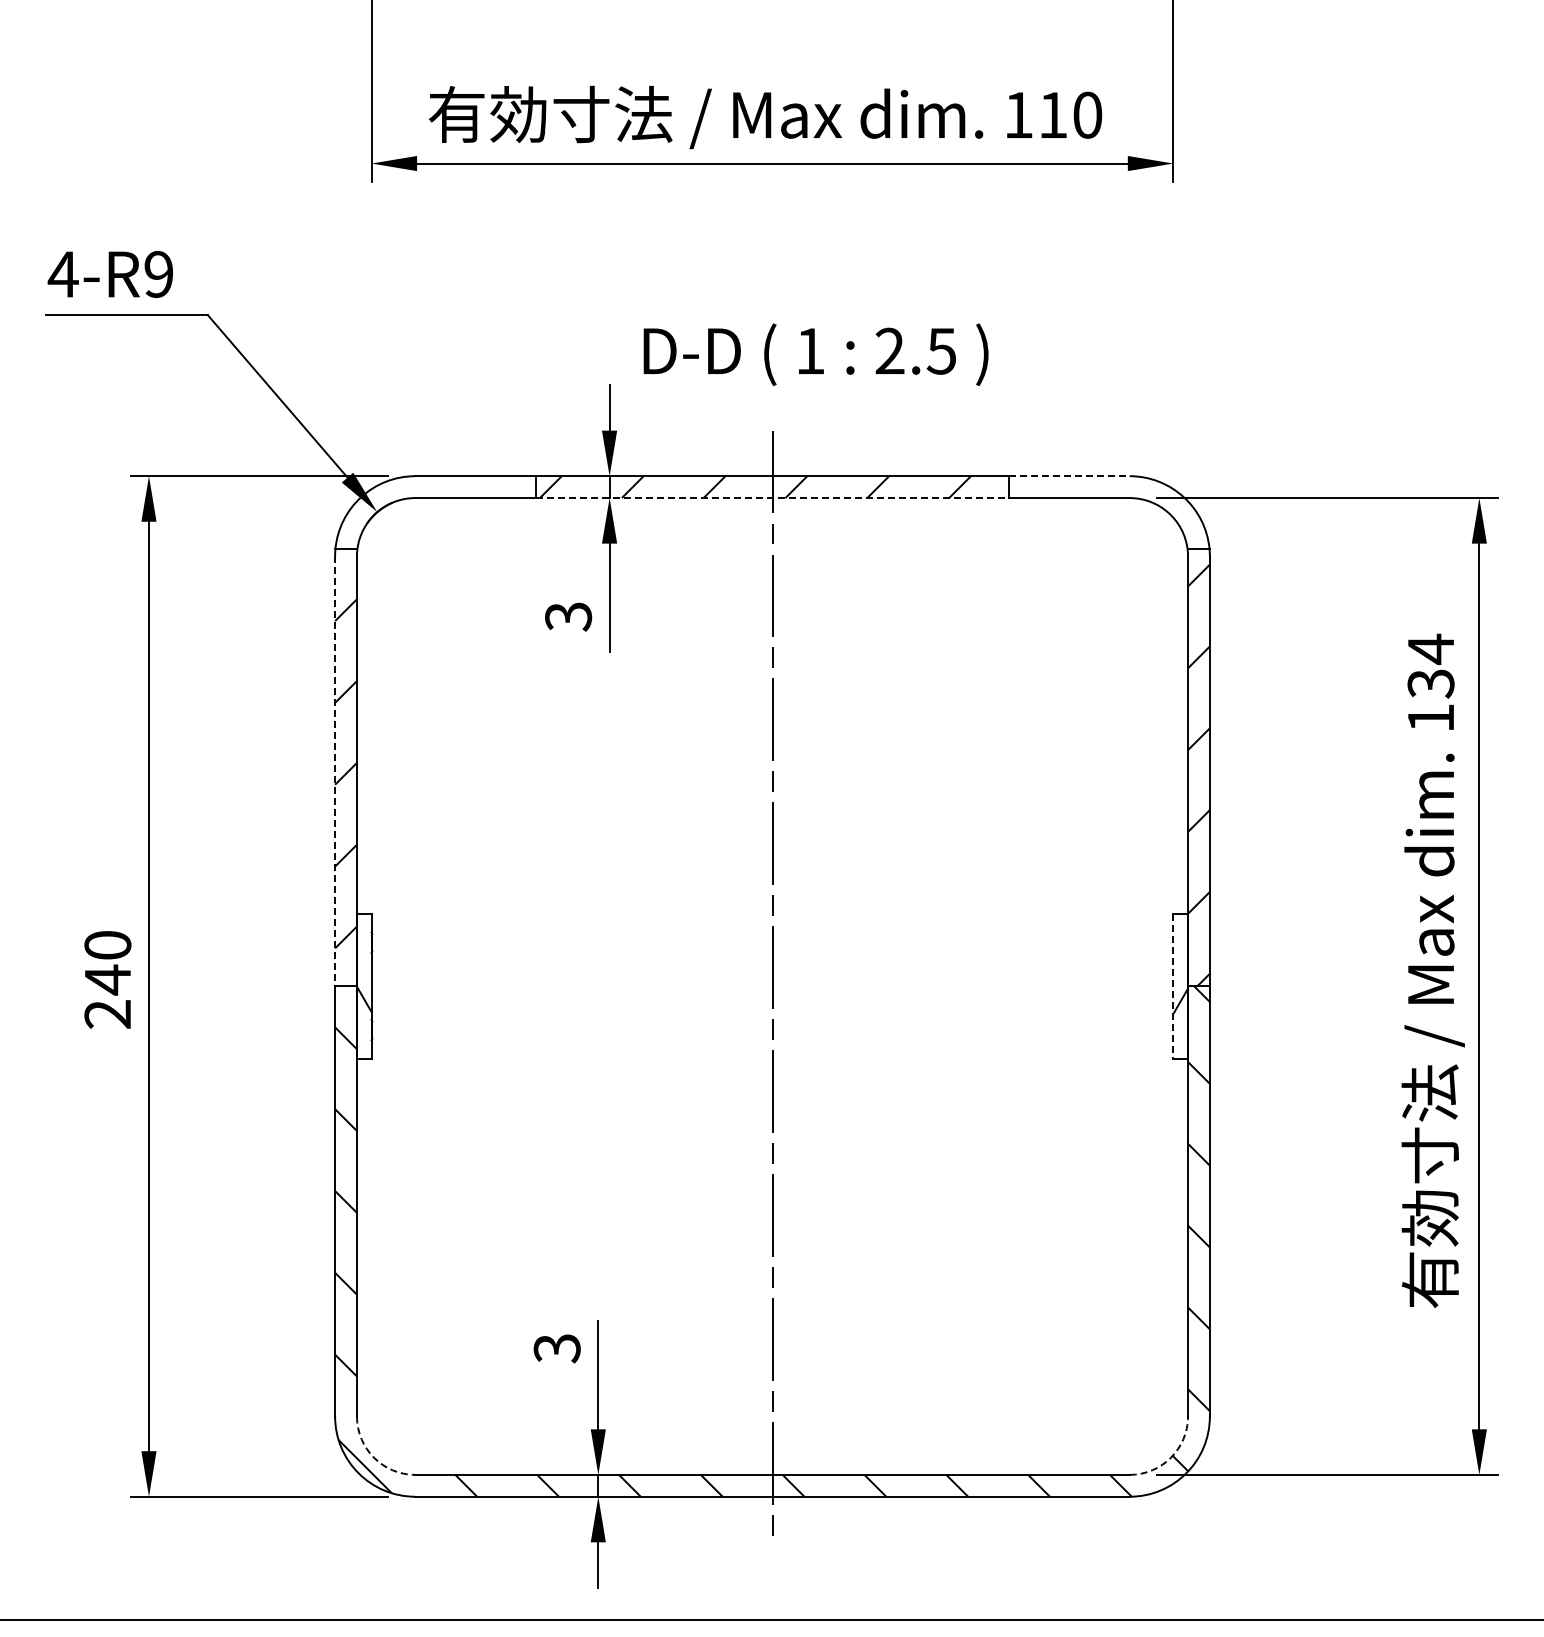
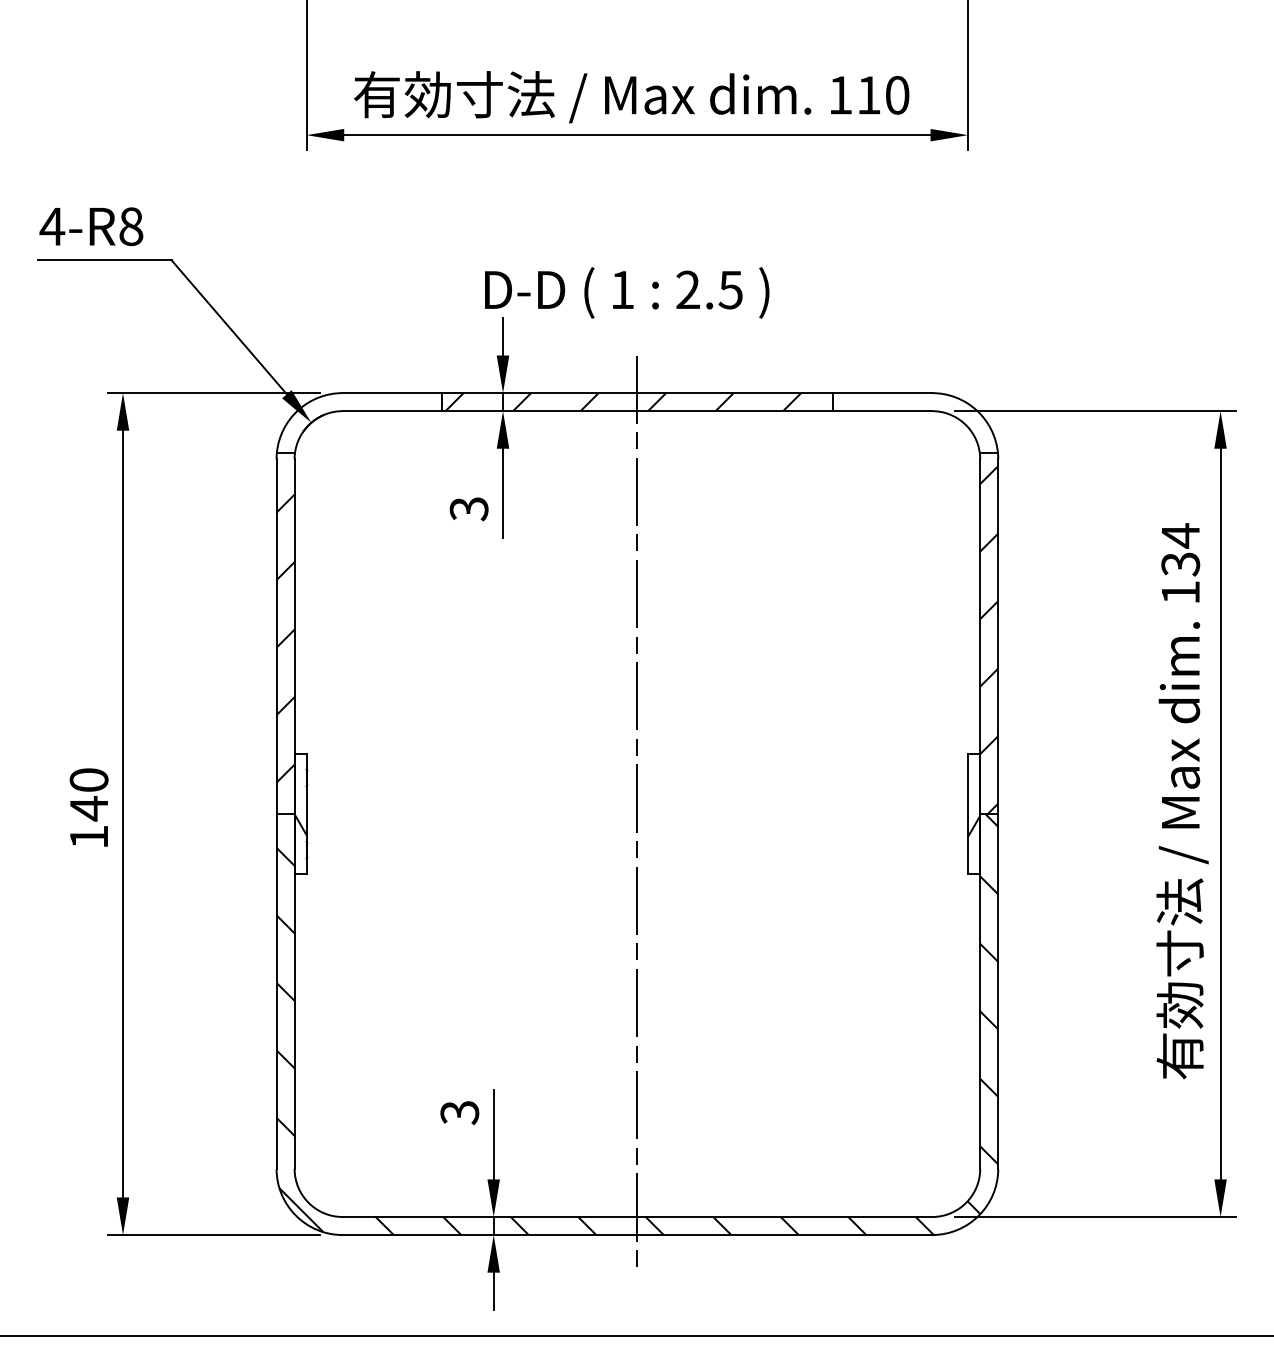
text: (158, 274) -> (130, 226), 4-R9 -> 4-R8
text: (815, 354) -> (626, 292), moved
line: (1070, 476) -> (883, 393), dashed -> solid
line: (772, 498) -> (637, 411), dashed -> solid
line: (335, 771) -> (276, 636), dashed -> solid
line: (1173, 986) -> (968, 814), dashed -> solid
text: (107, 1014) -> (88, 837), 240 -> 140
arc: (374, 1457) -> (309, 1202), dashed -> solid
arc: (1170, 1457) -> (965, 1202), dashed -> solid

